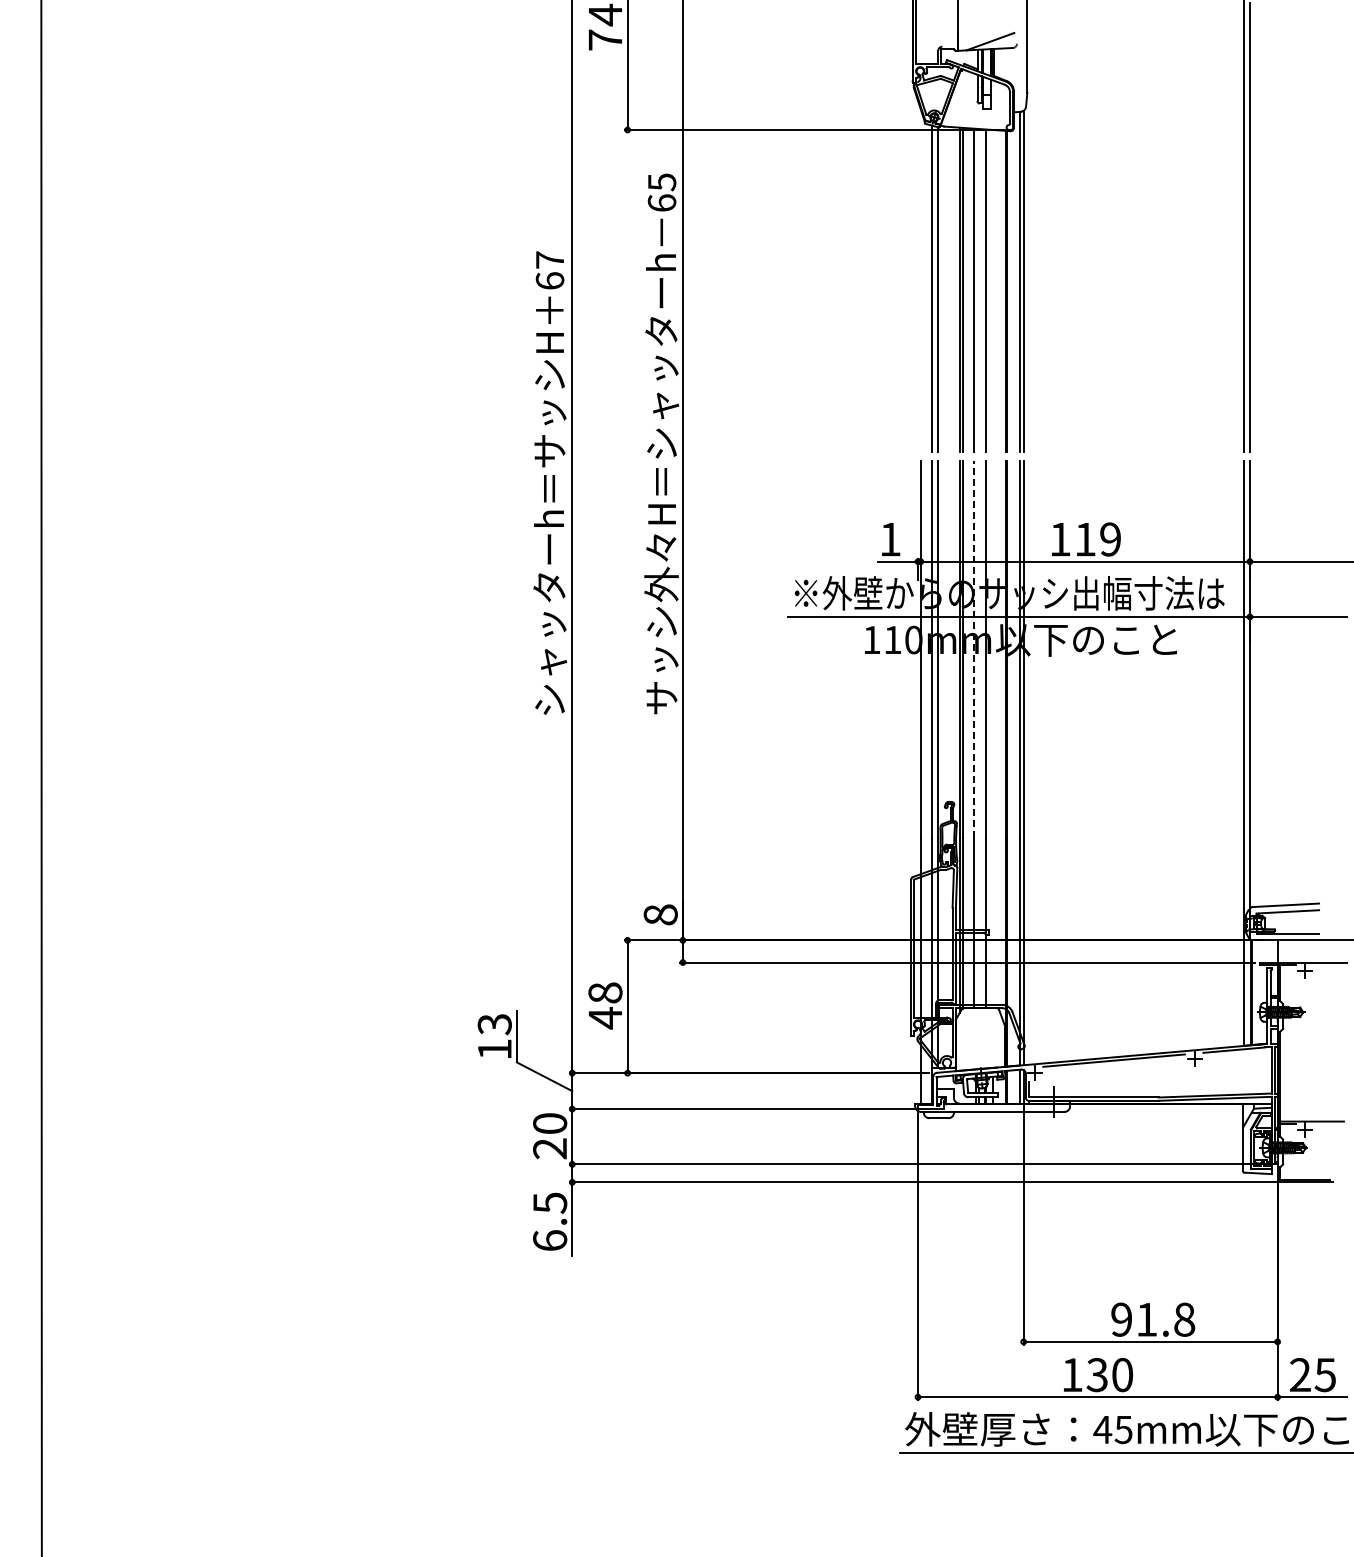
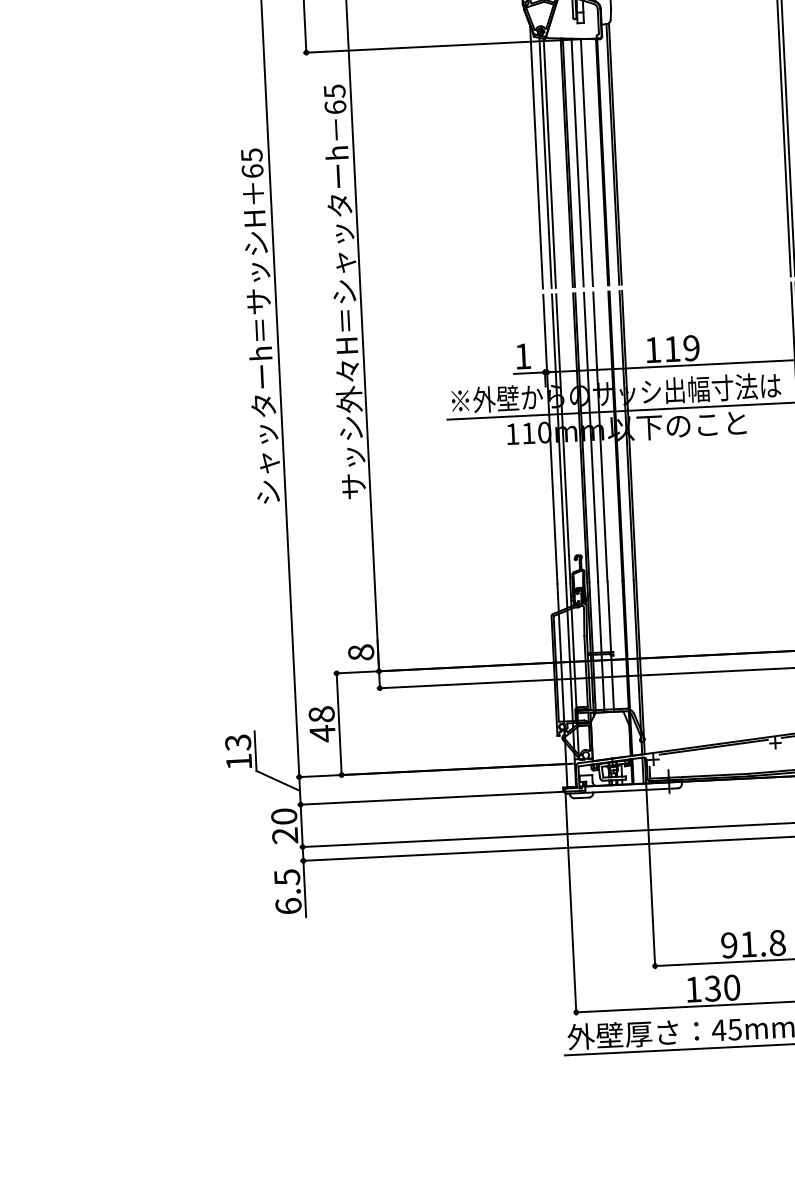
text: (550, 260) -> (252, 155), 67 -> 65
line: (920, 280) -> (536, 156), added
line: (973, 649) -> (590, 437), dashed -> solid

